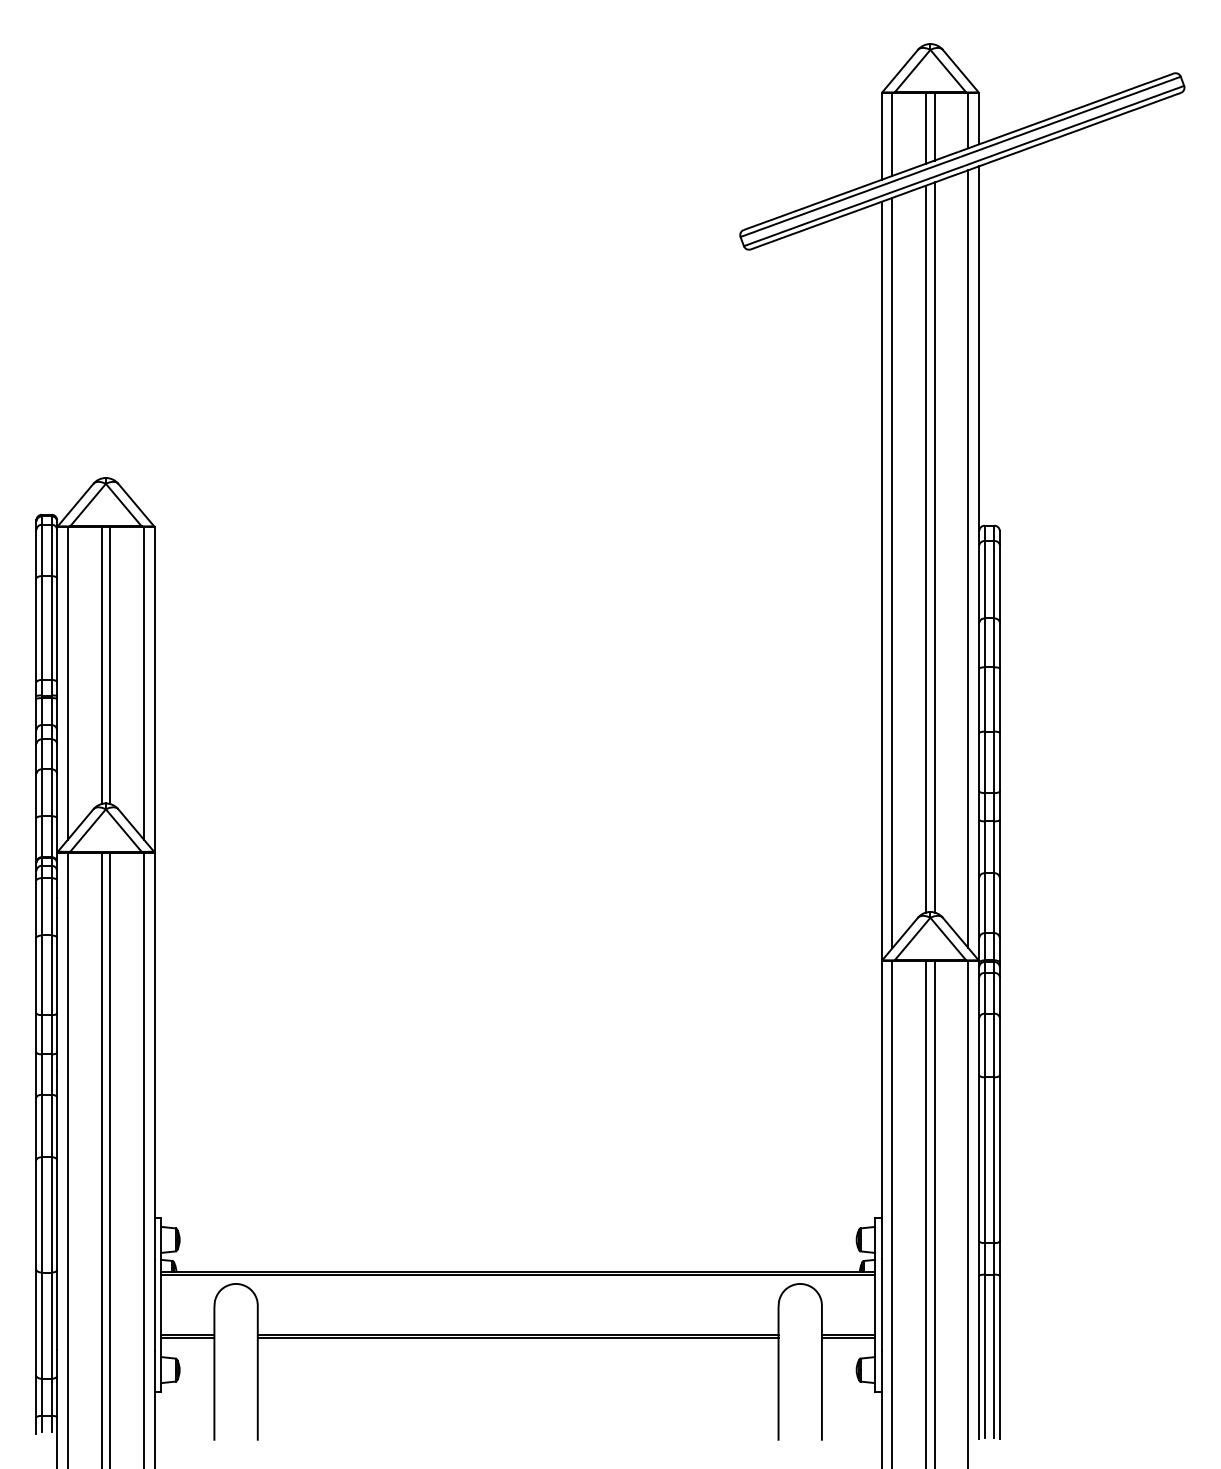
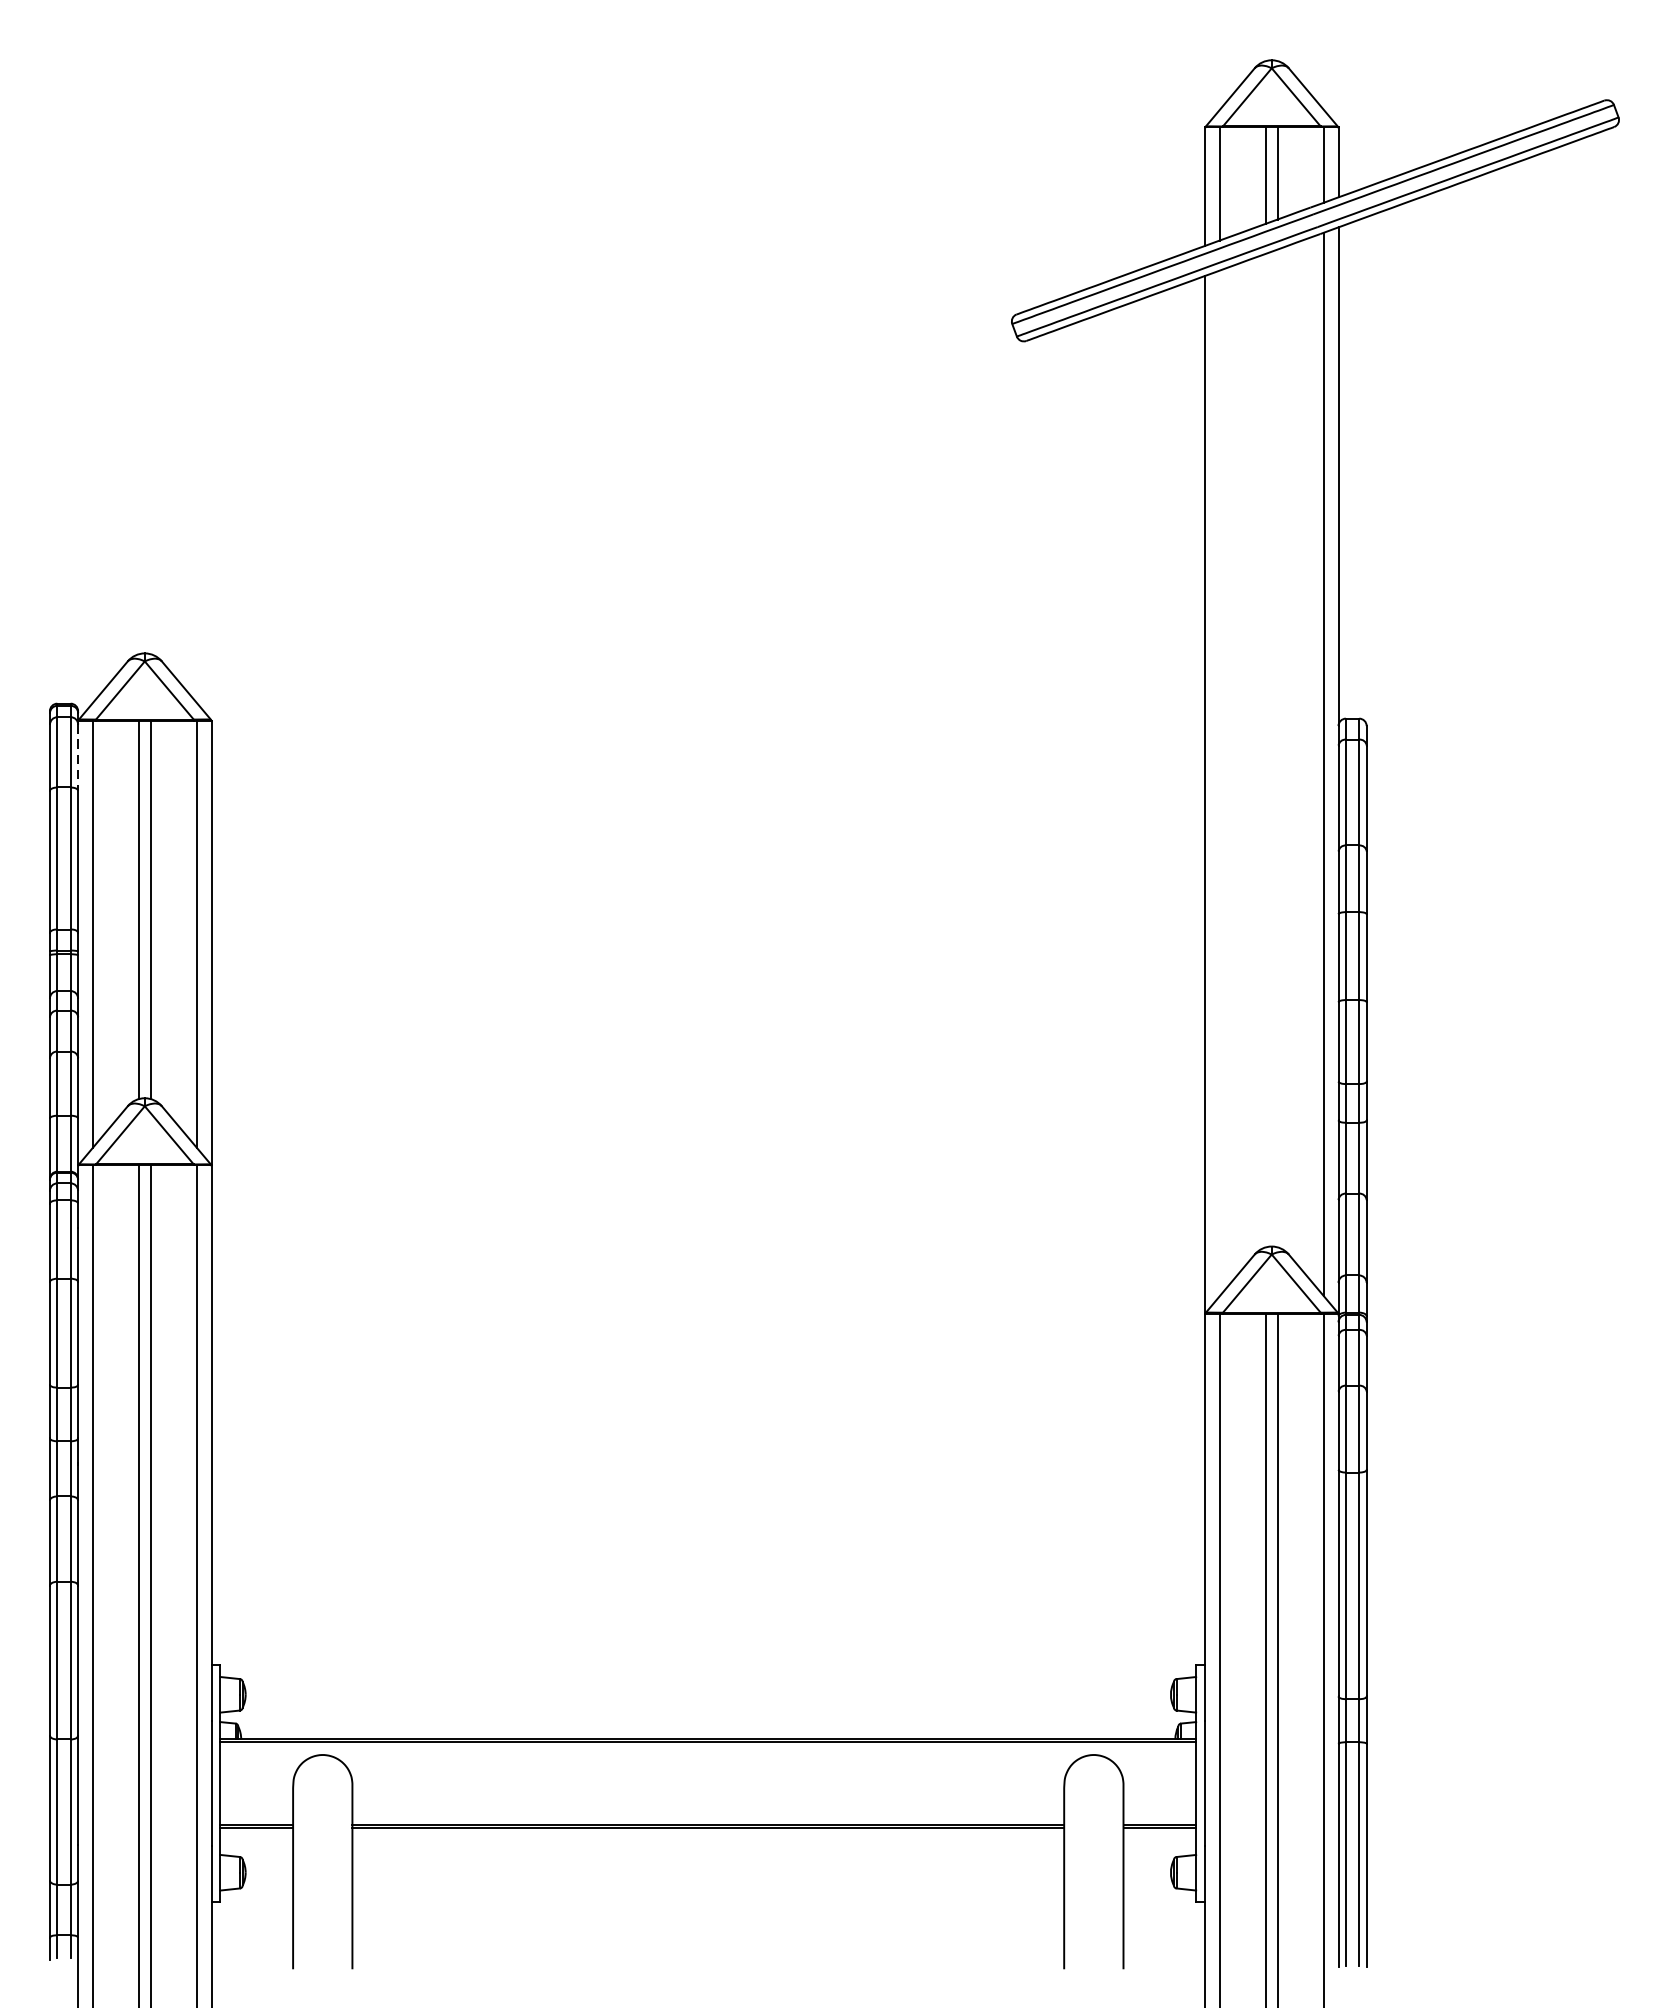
line: (934, 547) -> (1277, 748), removed
line: (926, 548) -> (1266, 749), removed
line: (57, 554) -> (78, 757), solid -> dashed
line: (892, 572) -> (1219, 782), removed

